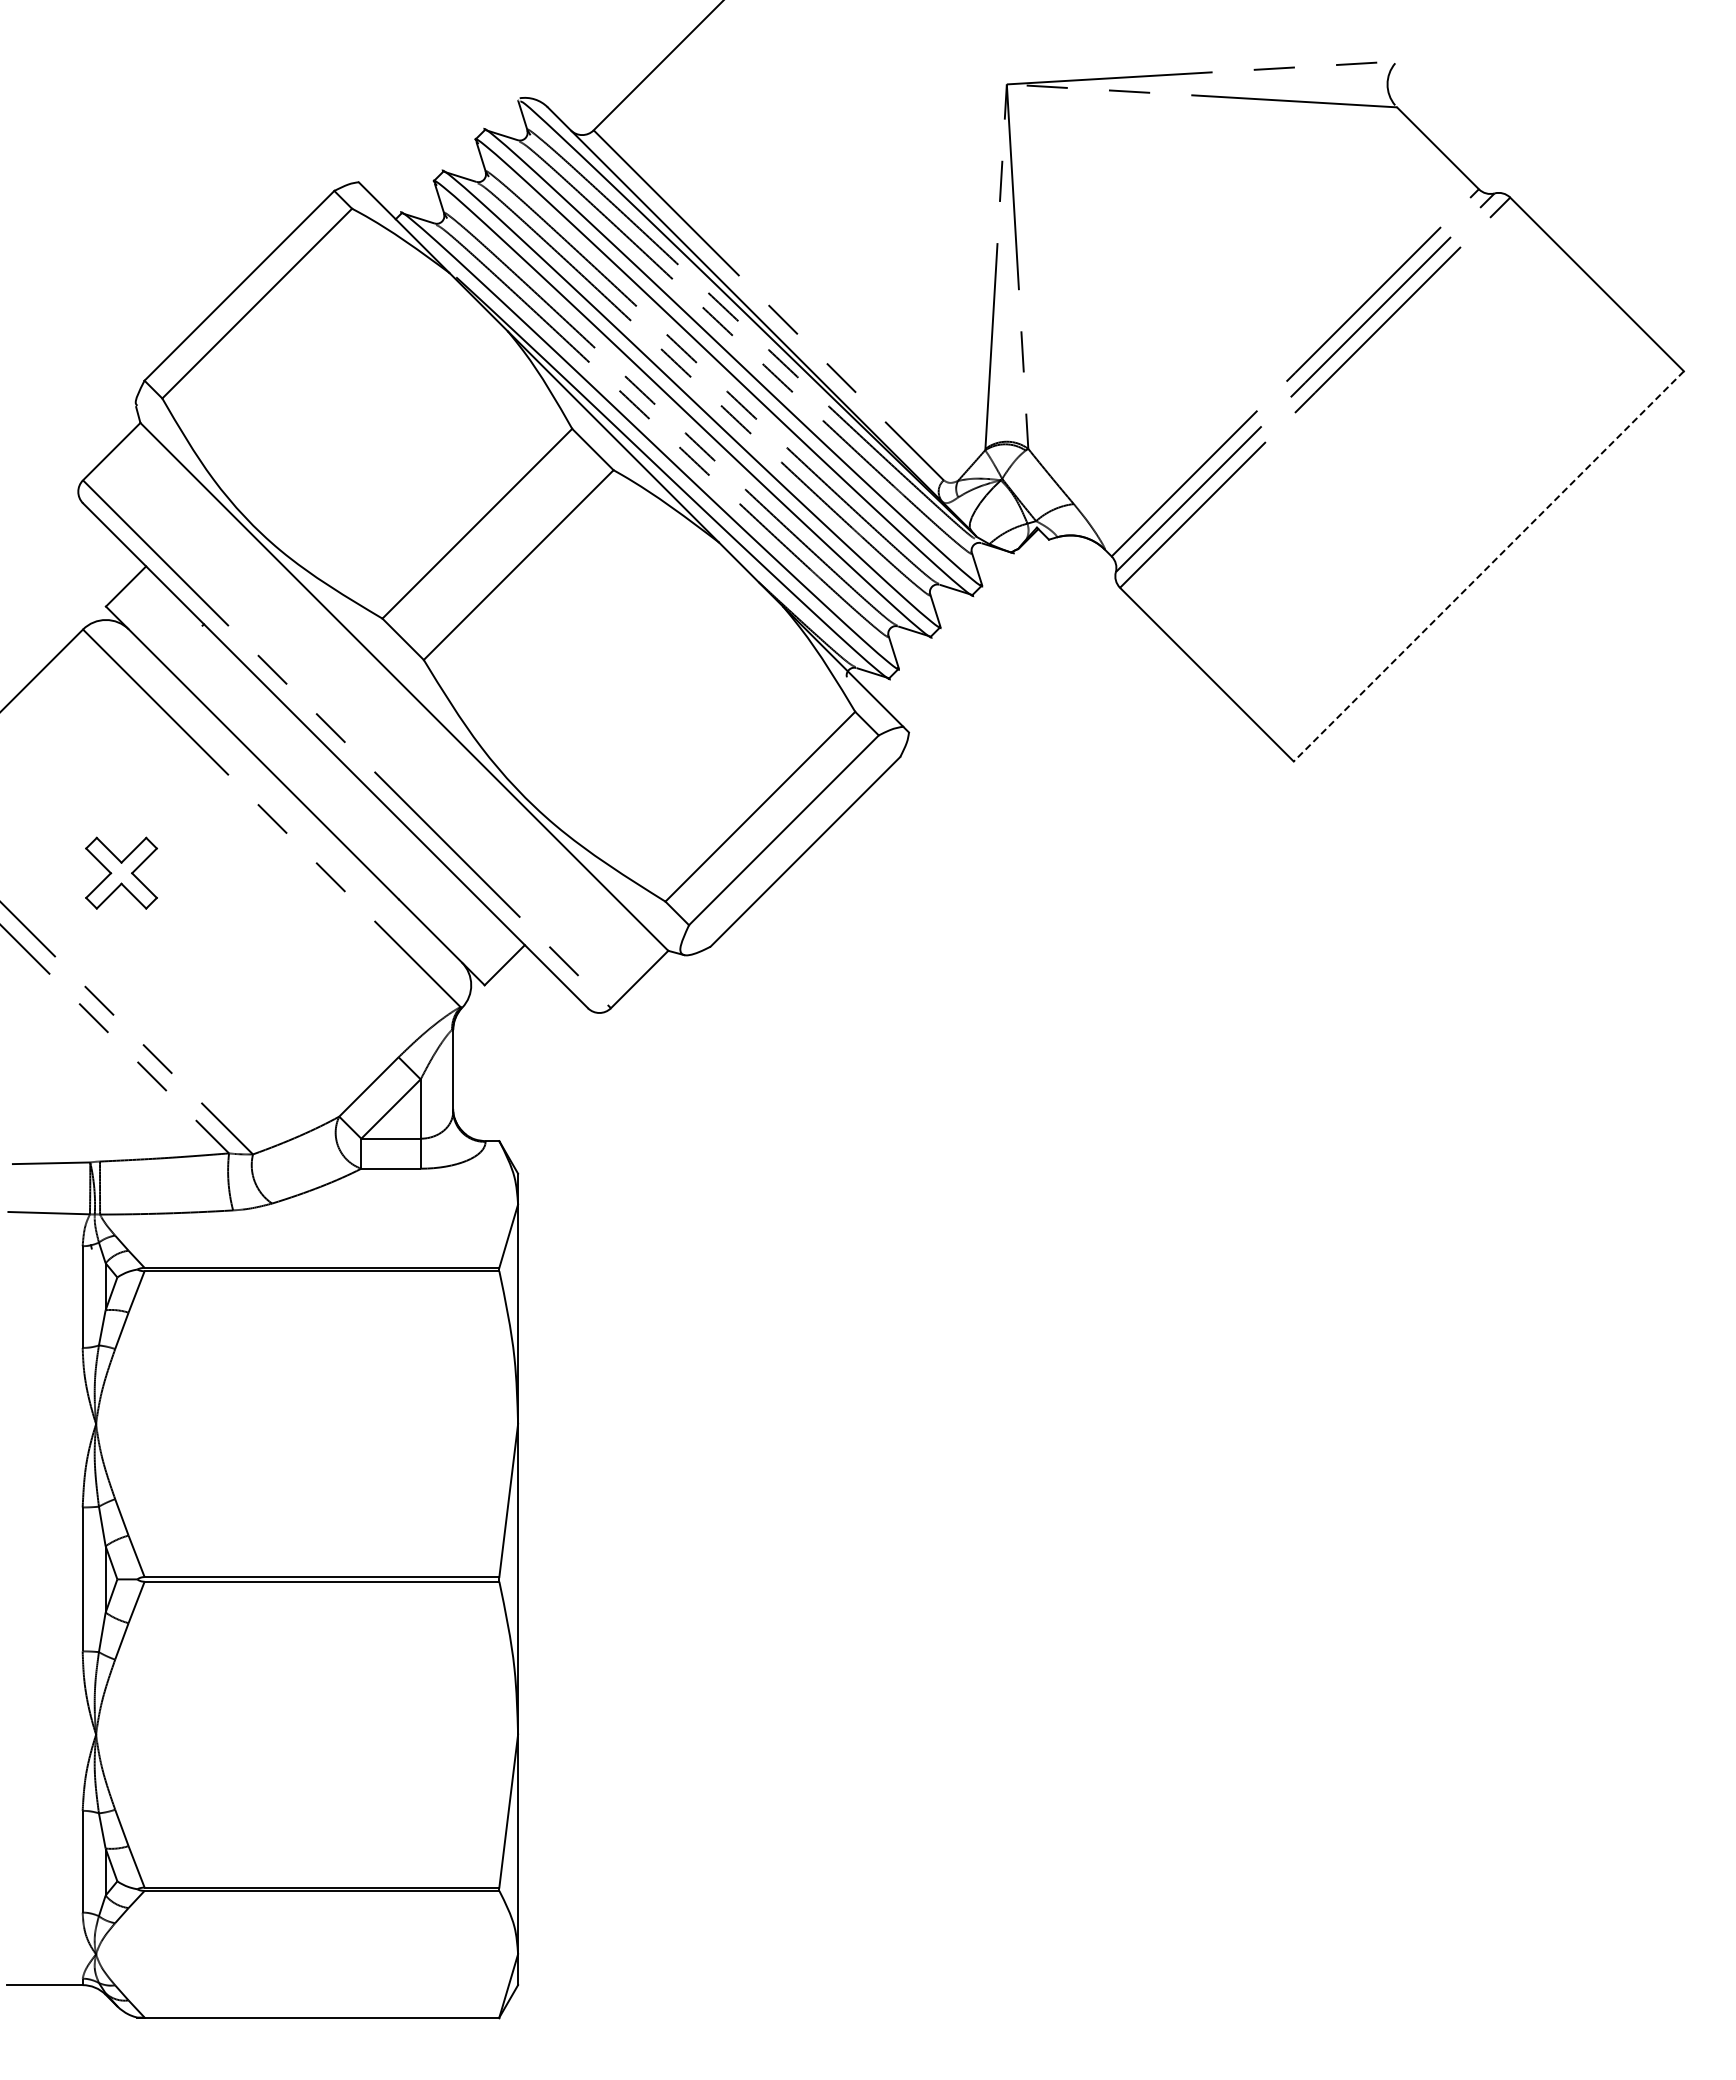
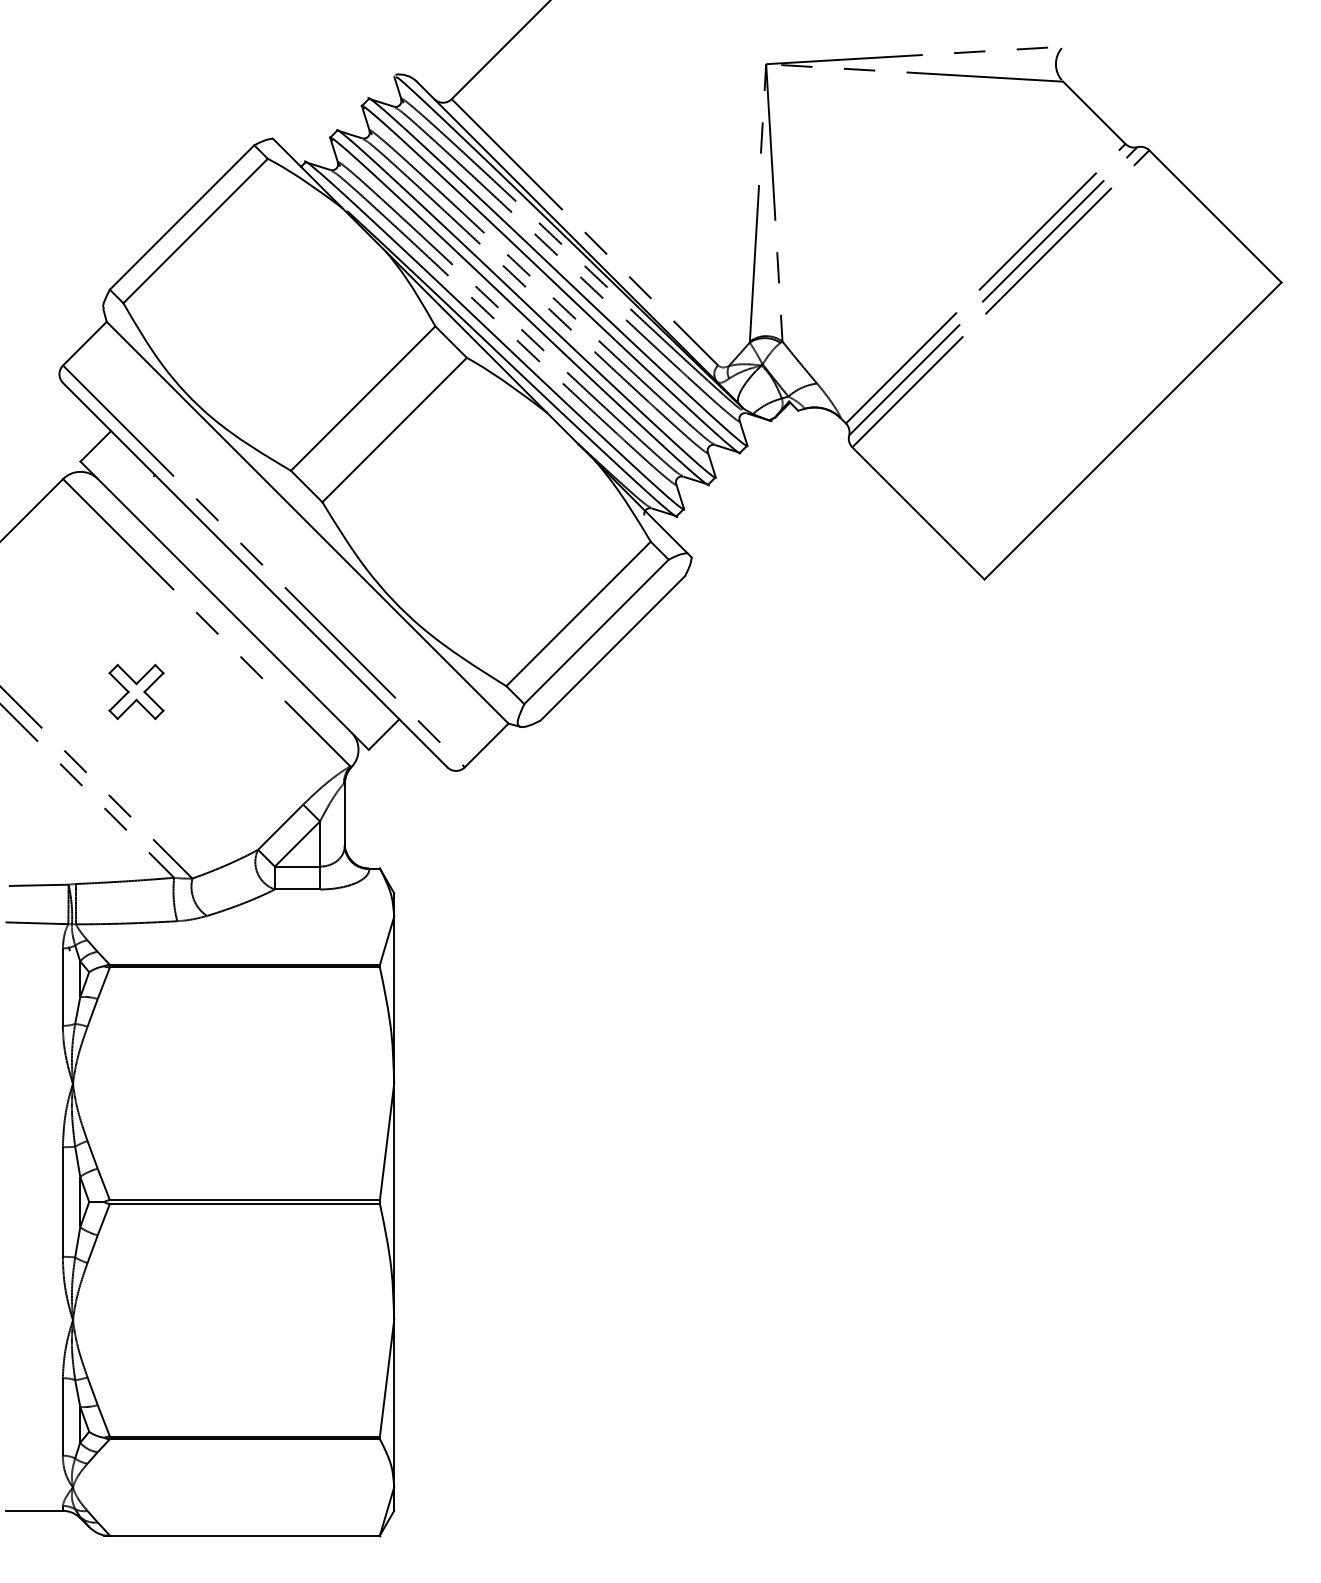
line: (1488, 566) -> (1132, 431), dashed -> solid
part: (121, 872) -> (136, 691), moved

